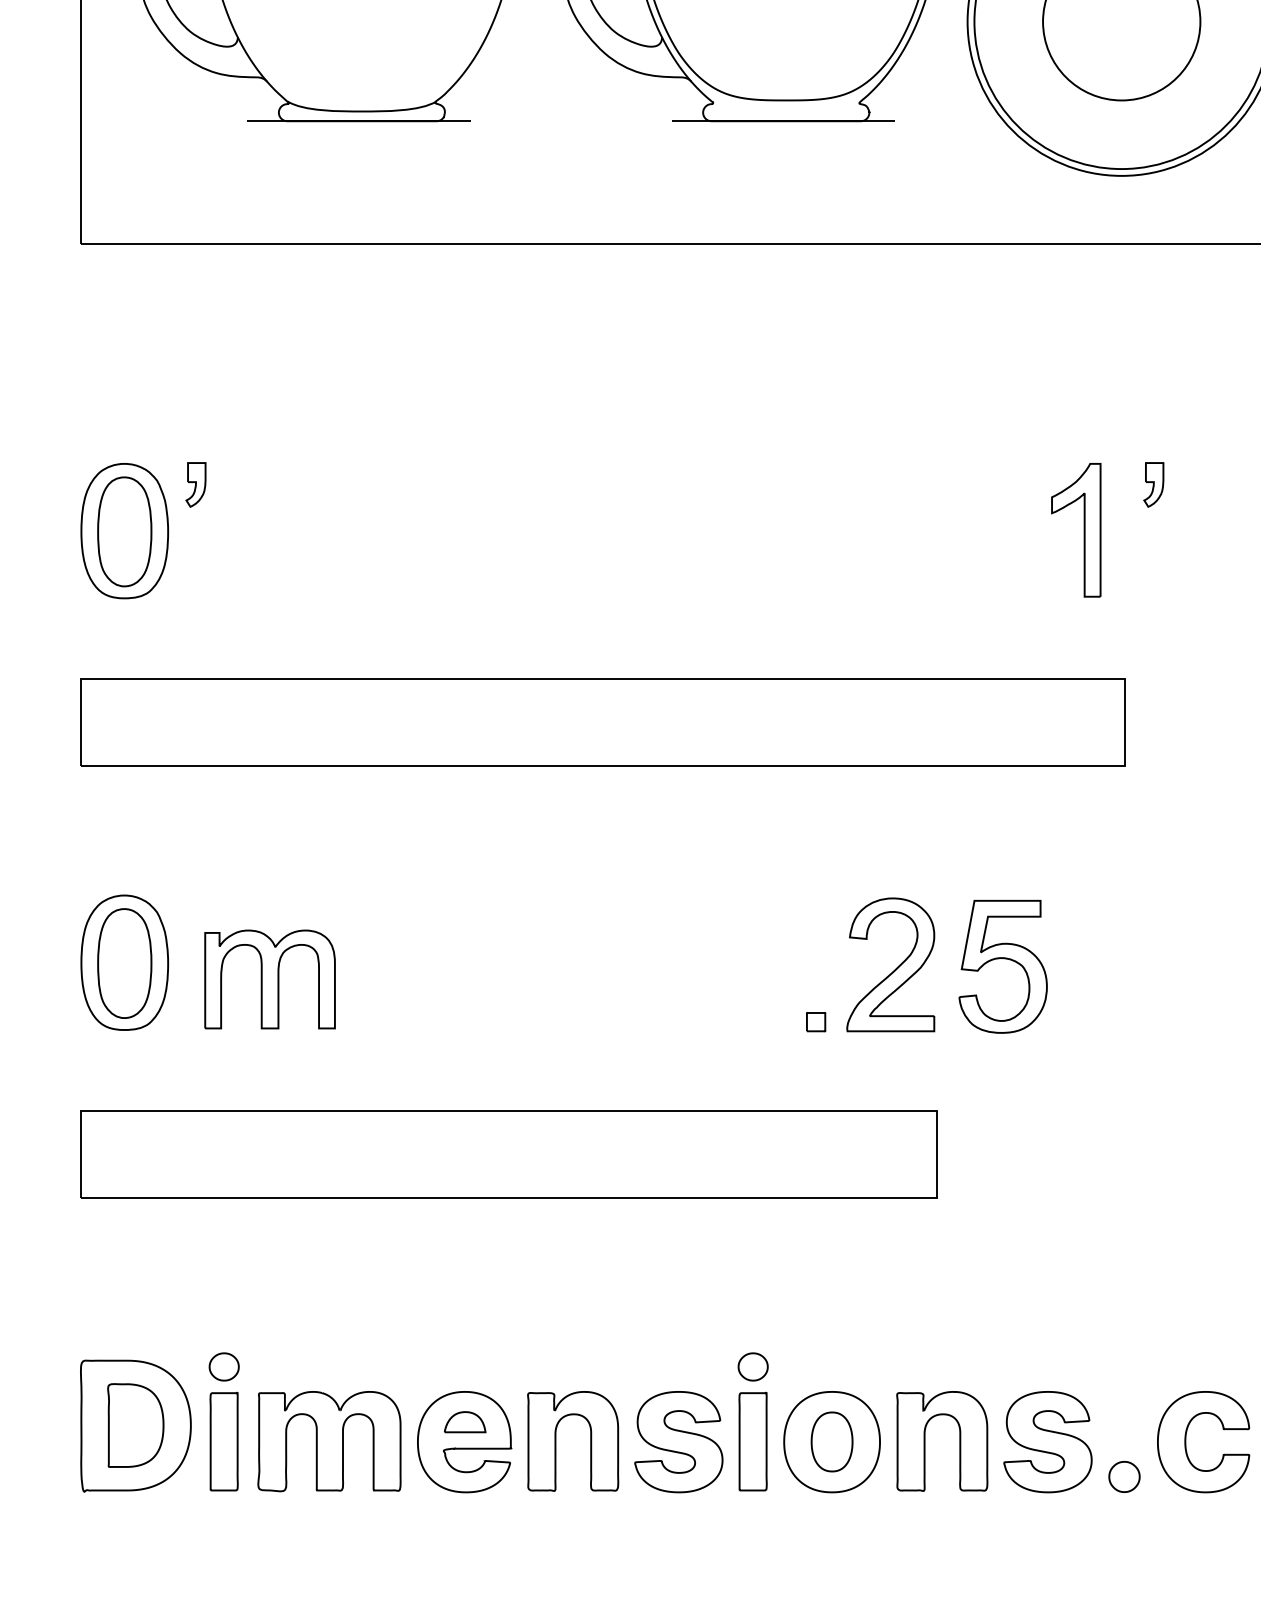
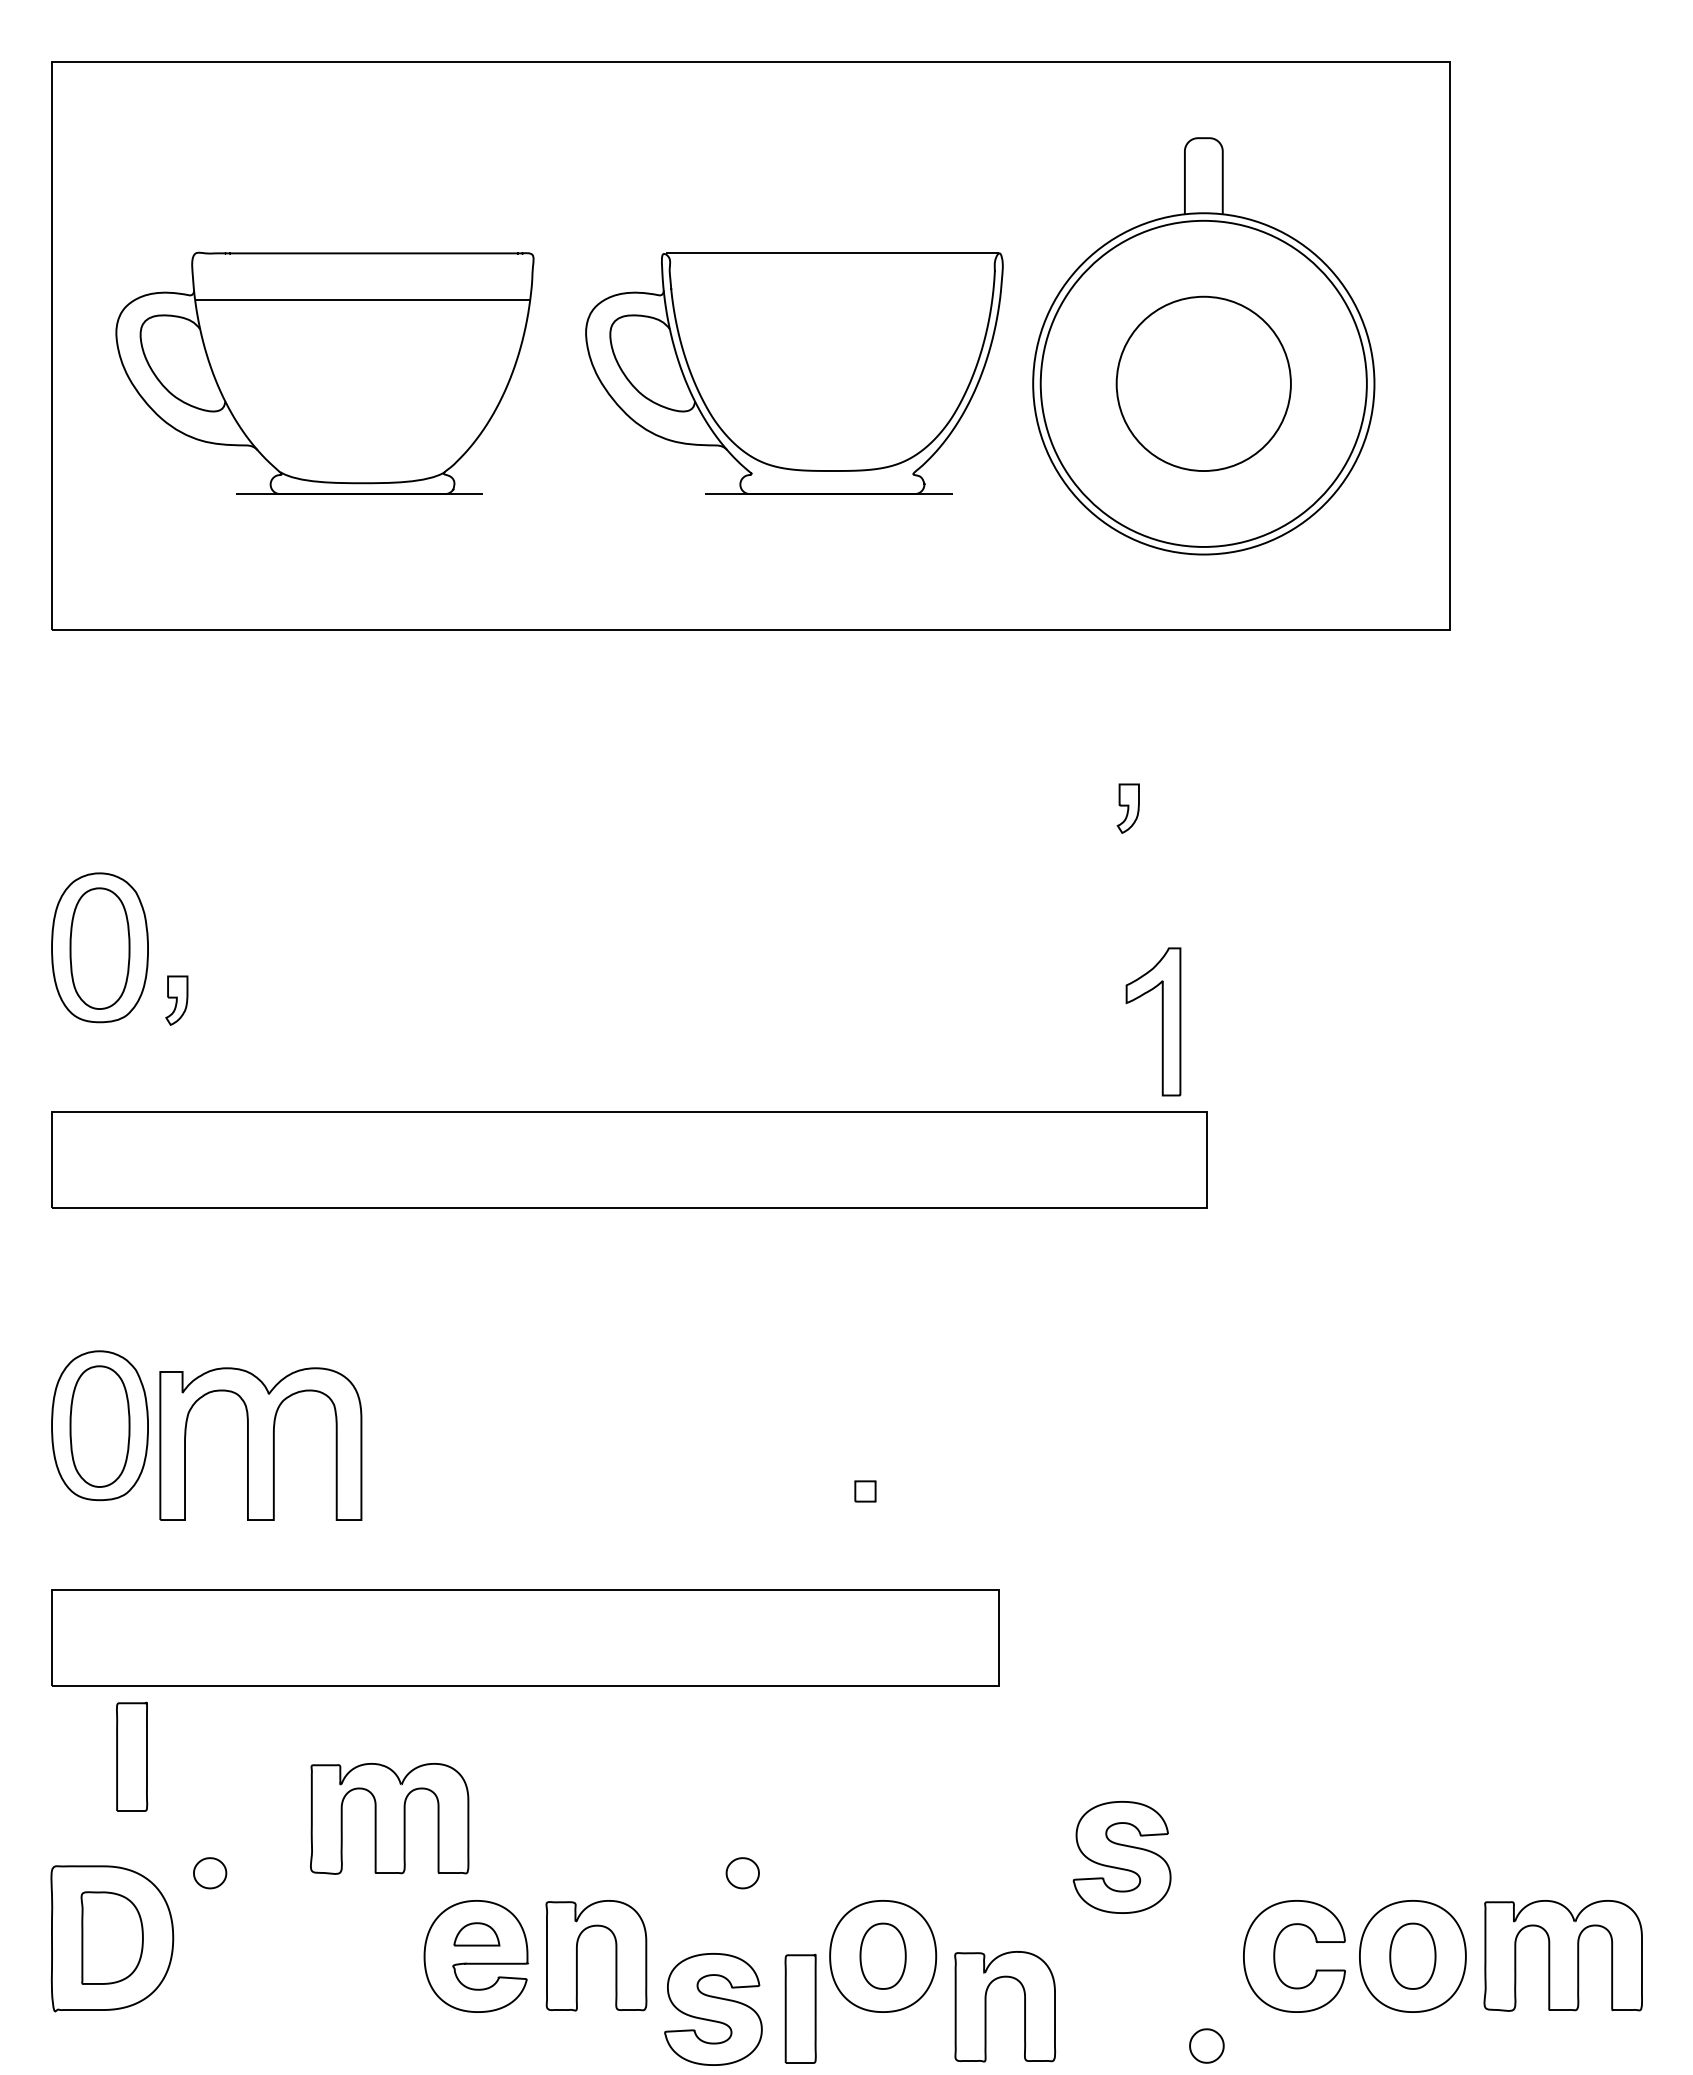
part: (195, 484) -> (176, 1000), moved
part: (1153, 484) -> (1127, 808), moved
part: (1083, 529) -> (1161, 1021), moved
part: (1006, 959) -> (1076, 1422), removed
part: (895, 968) -> (953, 1432), removed
part: (269, 979) -> (260, 1444), size x1.4
part: (752, 1367) -> (742, 1873), moved
part: (224, 1441) -> (132, 1756), moved
part: (329, 1441) -> (389, 1818), moved
part: (752, 1441) -> (800, 2008), moved
part: (925, 1441) -> (986, 2006), moved
part: (678, 1442) -> (713, 2009), moved
part: (1047, 1442) -> (1121, 1857), moved
part: (1124, 1476) -> (1206, 2045), moved

